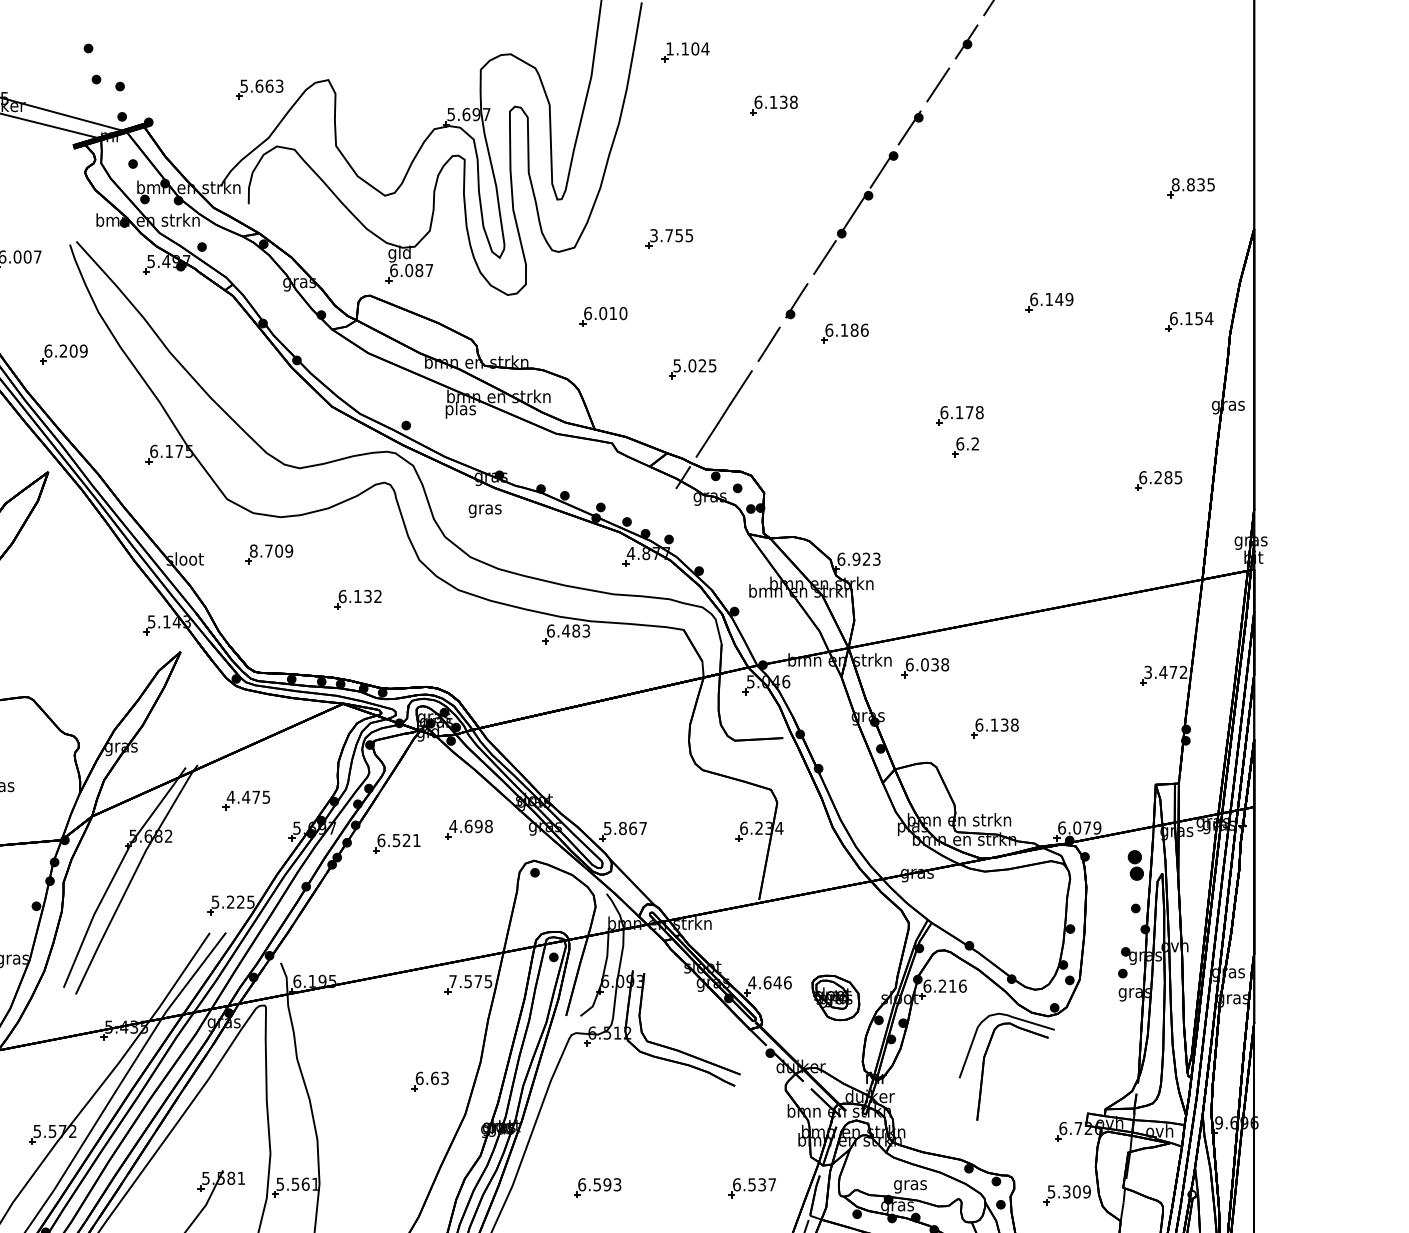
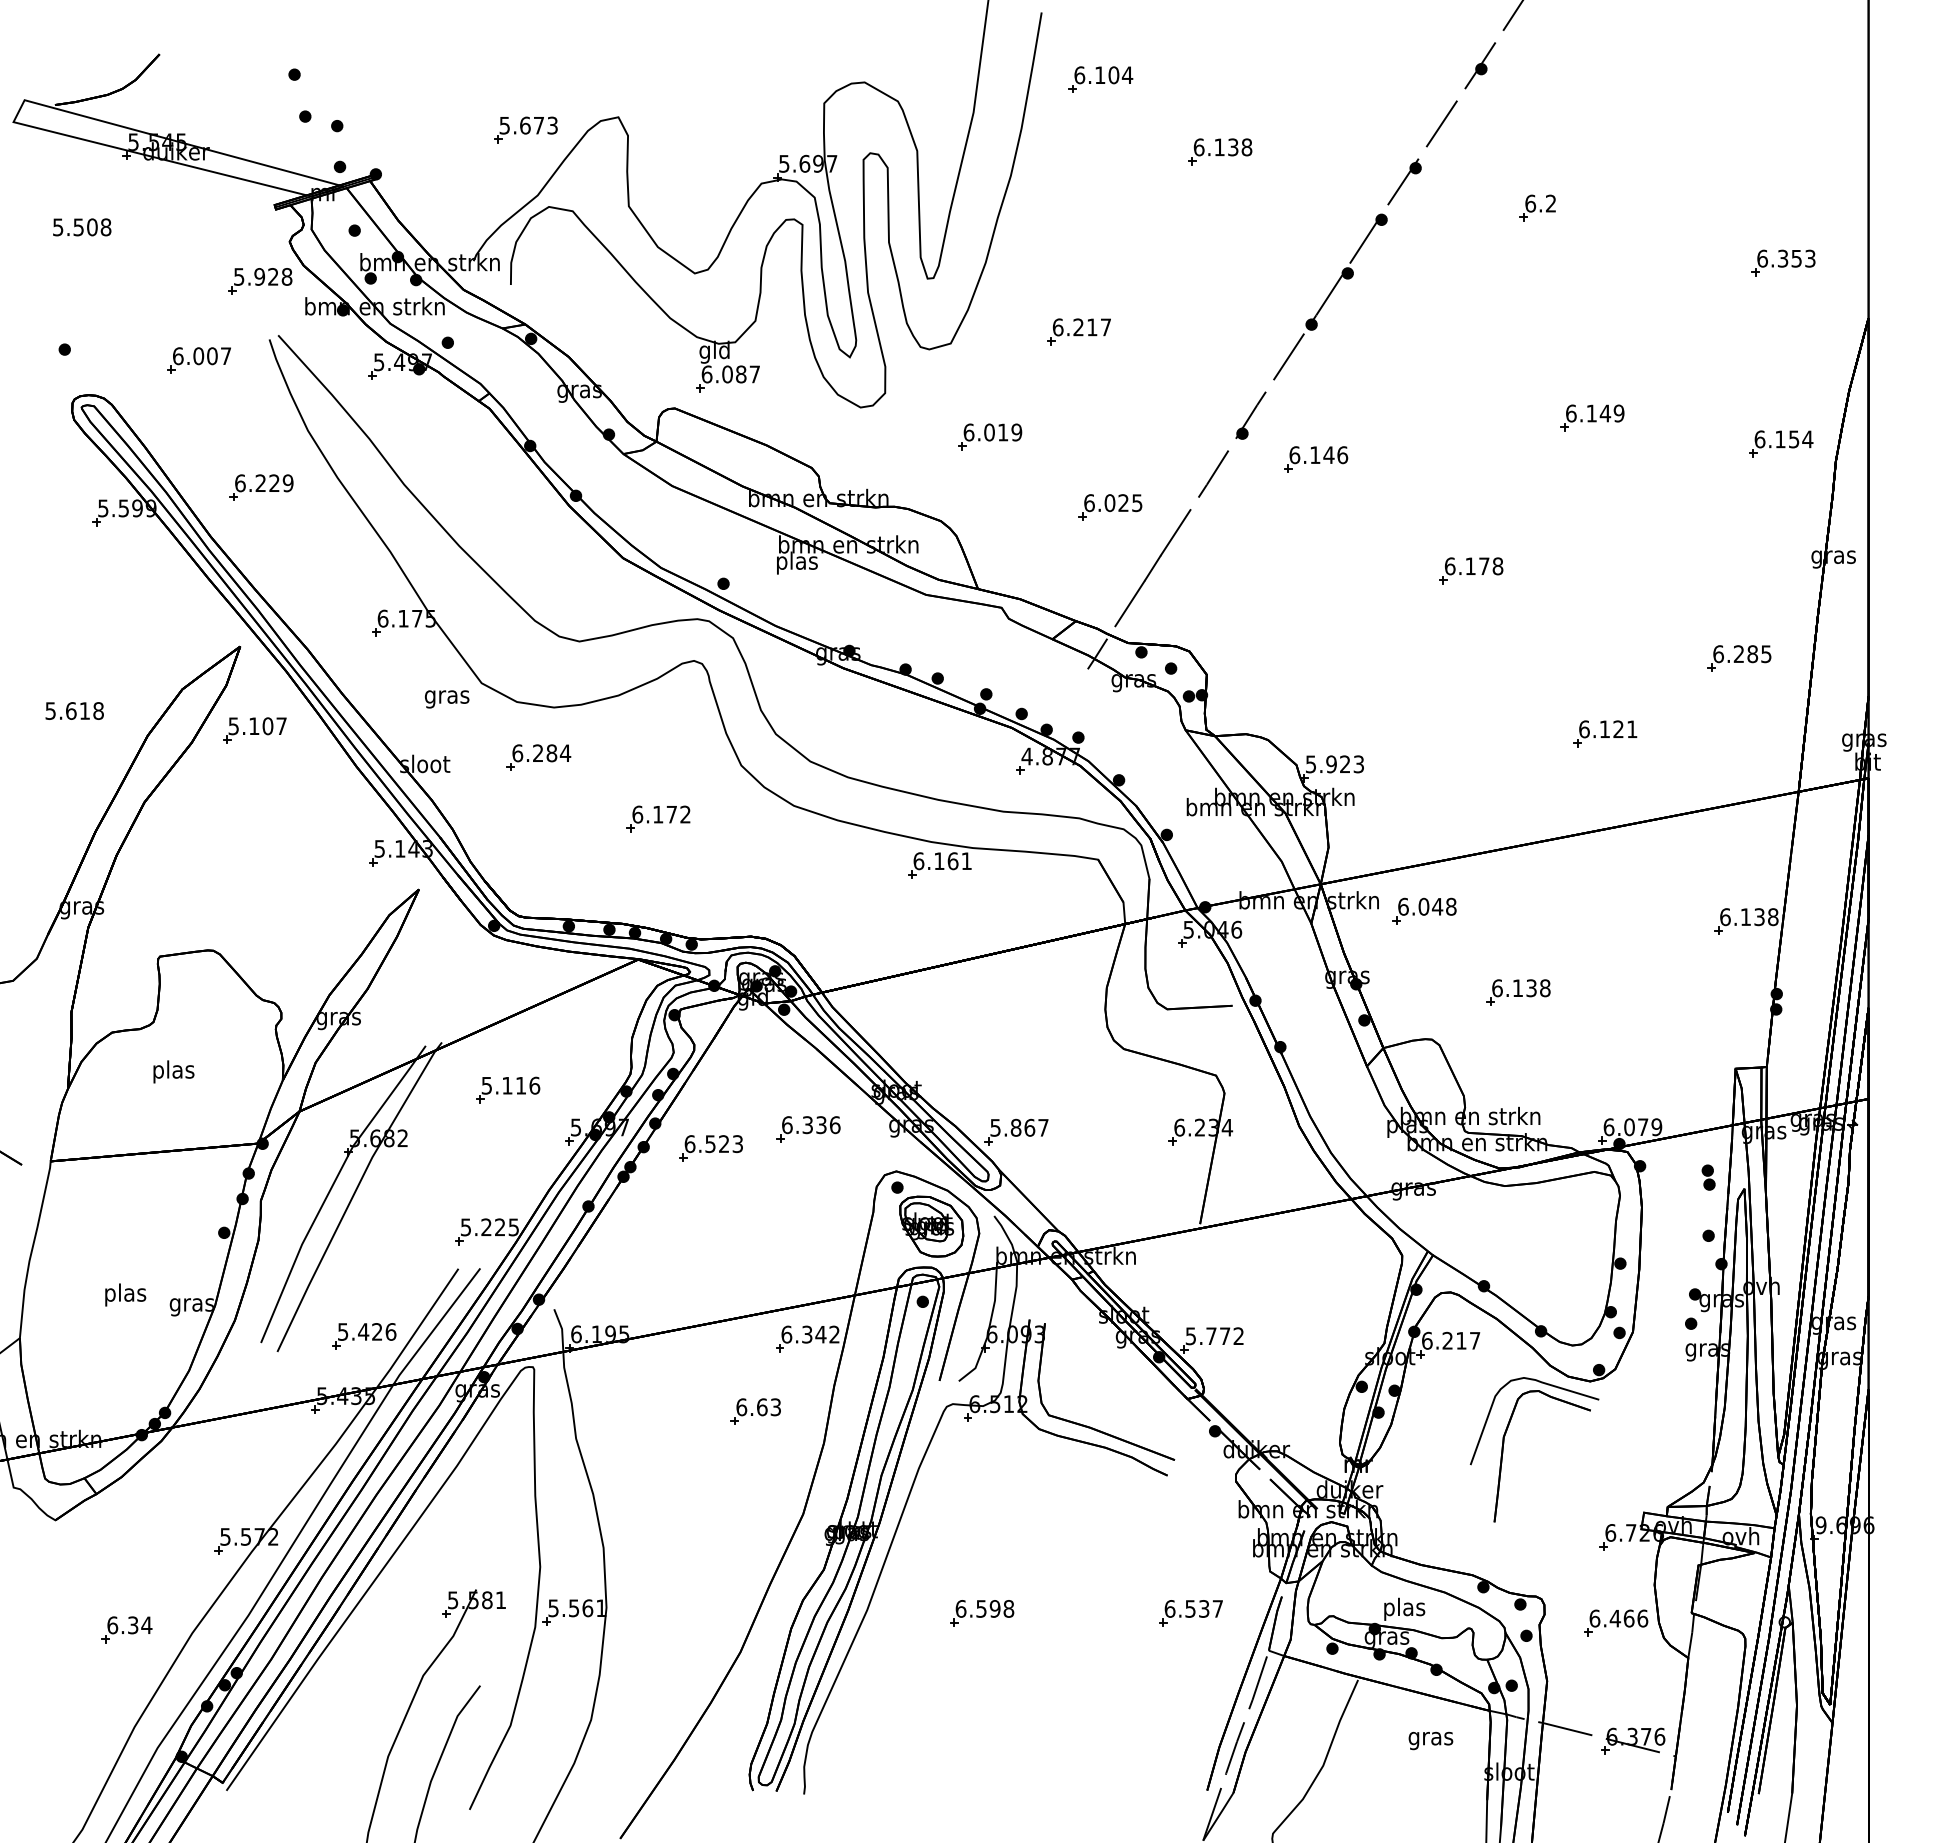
text: (669, 49) -> (1079, 75), 1.104 -> 6.104
text: (269, 86) -> (538, 125), 5.663 -> 5.673
text: (1193, 184) -> (1786, 258), 8.835 -> 6.353
part: (63, 201) -> (260, 281), added
text: (671, 235) -> (1081, 327), 3.755 -> 6.217
text: (623, 313) -> (1016, 432), 6.010 -> 6.019
text: (854, 330) -> (1328, 455), 6.186 -> 6.146
text: (73, 351) -> (274, 483), 6.209 -> 6.229
text: (677, 366) -> (1089, 503), 5.025 -> 6.025
part: (965, 446) -> (1537, 207), moved
text: (485, 511) -> (447, 699), moved
part: (58, 534) -> (254, 730), added
part: (1059, 536) -> (1605, 733), added
text: (271, 551) -> (541, 753), 8.709 -> 6.284
text: (840, 559) -> (1310, 764), 6.923 -> 5.923
text: (367, 596) -> (671, 814), 6.132 -> 6.172
text: (575, 631) -> (952, 861), 6.483 -> 6.161
text: (934, 664) -> (1437, 906), 6.038 -> 6.048
text: (1166, 672) -> (1749, 917), 3.472 -> 6.138
text: (248, 797) -> (510, 1085), 4.475 -> 5.116
text: (470, 826) -> (810, 1125), 4.698 -> 6.336
text: (416, 840) -> (737, 1144), 6.521 -> 6.523
part: (1135, 865) -> (1708, 1177), size x0.62
text: (470, 981) -> (810, 1334), 7.575 -> 6.342
part: (140, 983) -> (364, 1336), added
text: (769, 983) -> (1214, 1336), 4.646 -> 5.772
text: (962, 985) -> (1474, 1340), 6.216 -> 6.217
part: (835, 997) -> (931, 1226), moved
part: (429, 1081) -> (755, 1411), moved
text: (617, 1184) -> (1008, 1608), 6.593 -> 6.598
text: (910, 1184) -> (1404, 1608), gras -> plas
text: (1069, 1191) -> (1618, 1618), 5.309 -> 6.466

